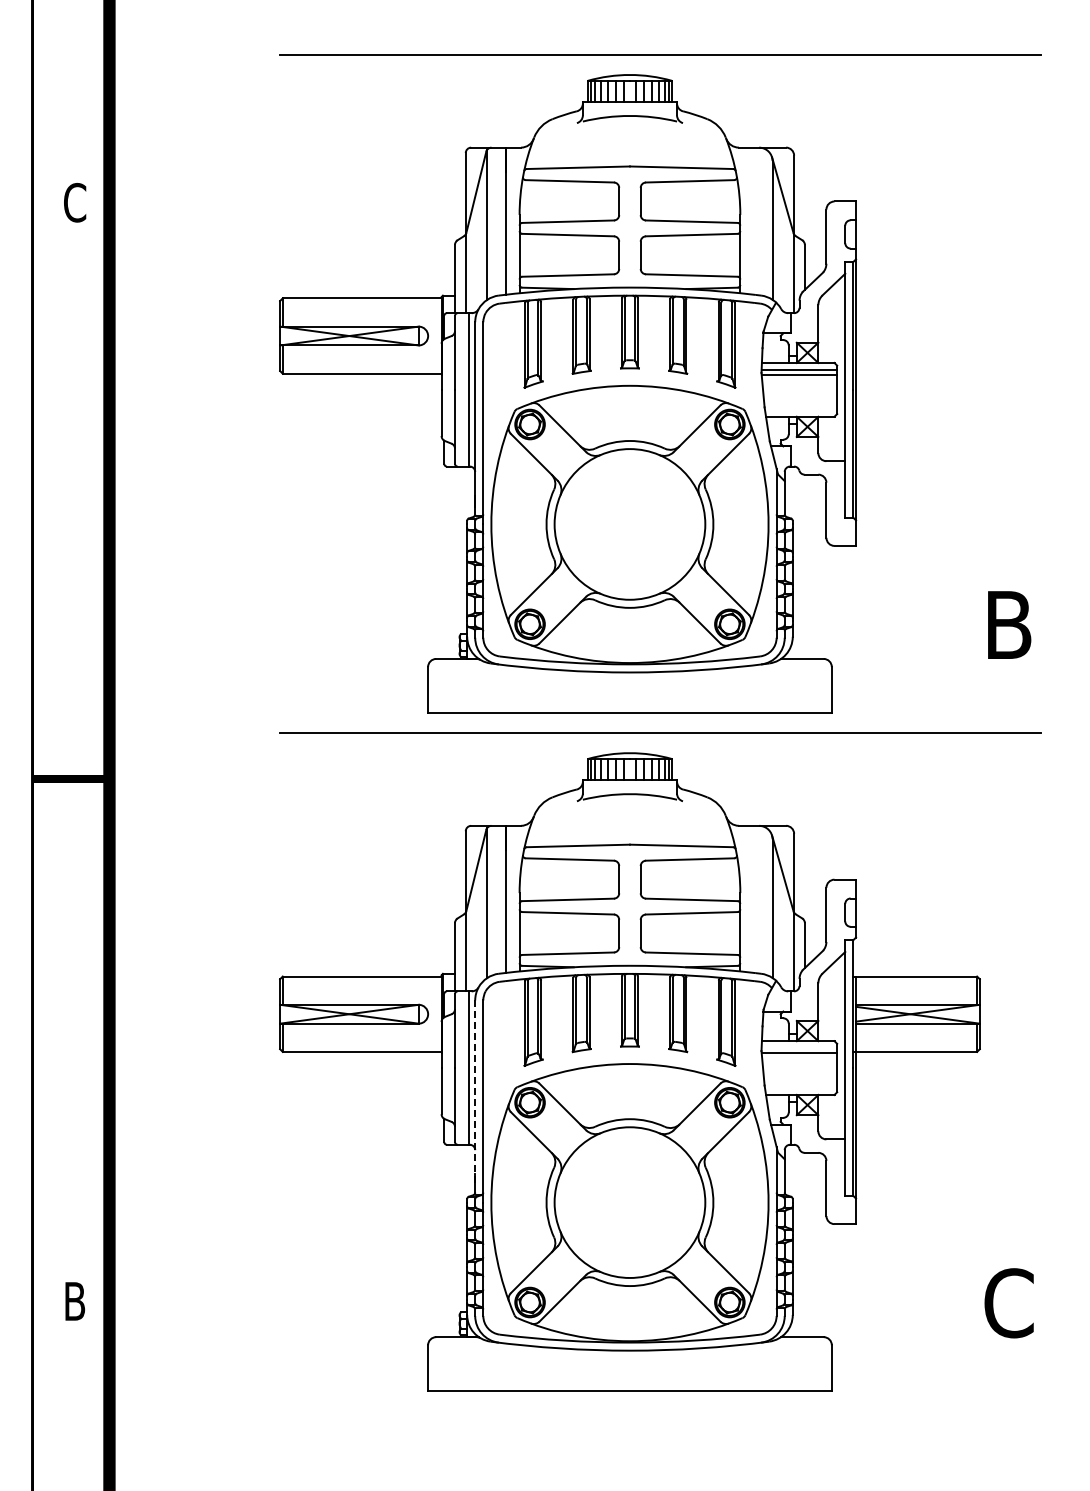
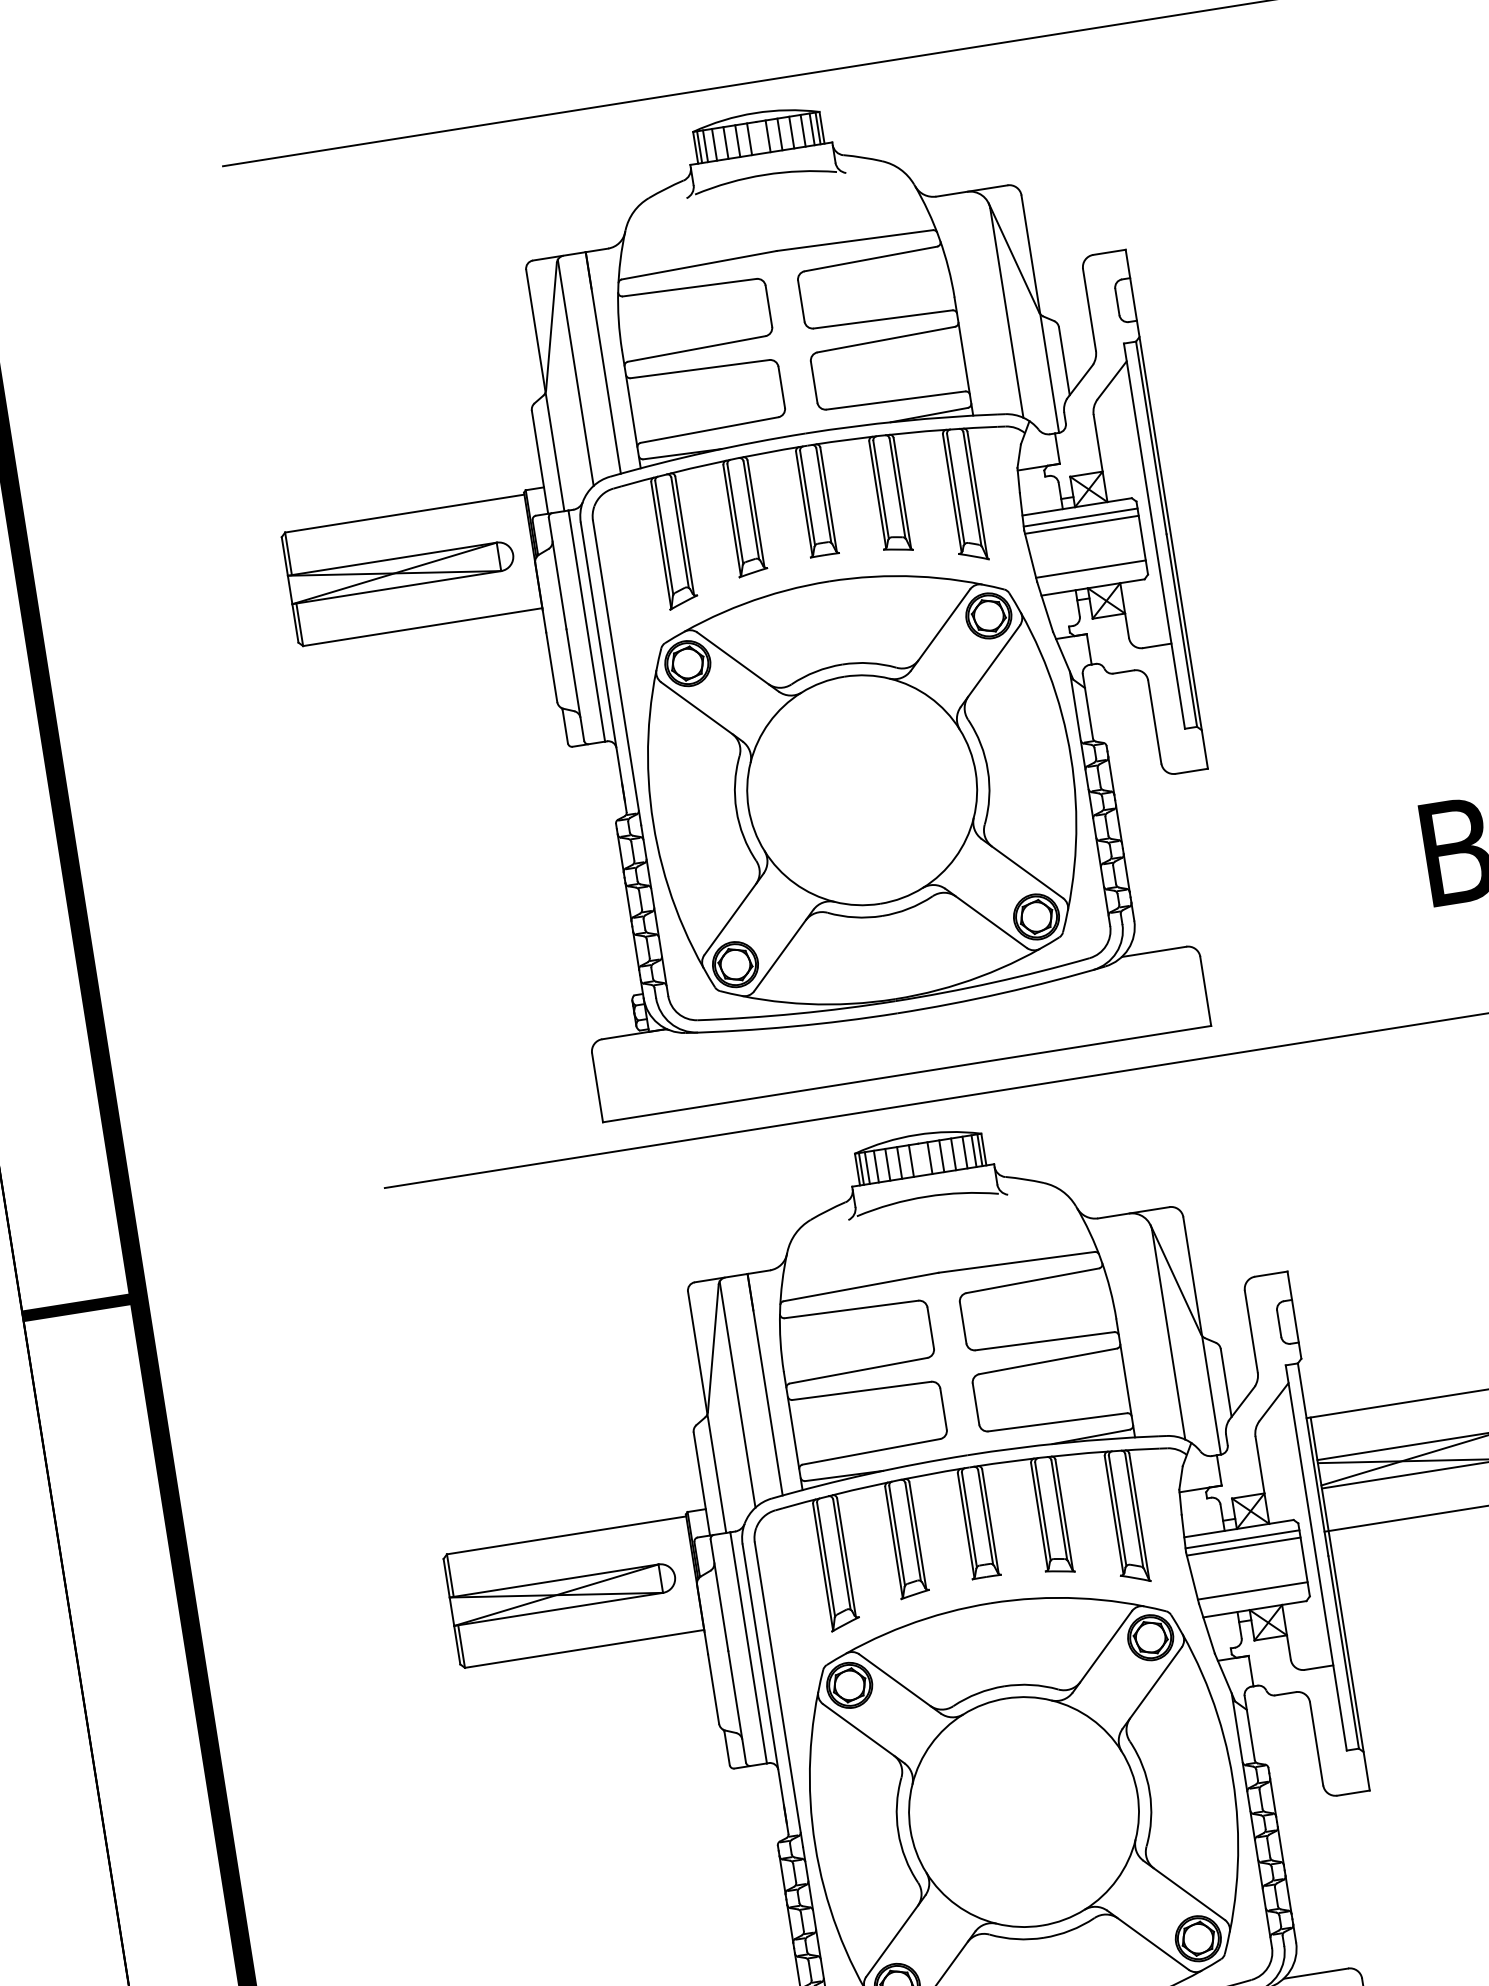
line: (800, 404) -> (1090, 568), added
line: (799, 1048) -> (1242, 1539), added
line: (800, 1082) -> (1252, 1590), added
line: (475, 1093) -> (765, 1684), dashed -> solid

